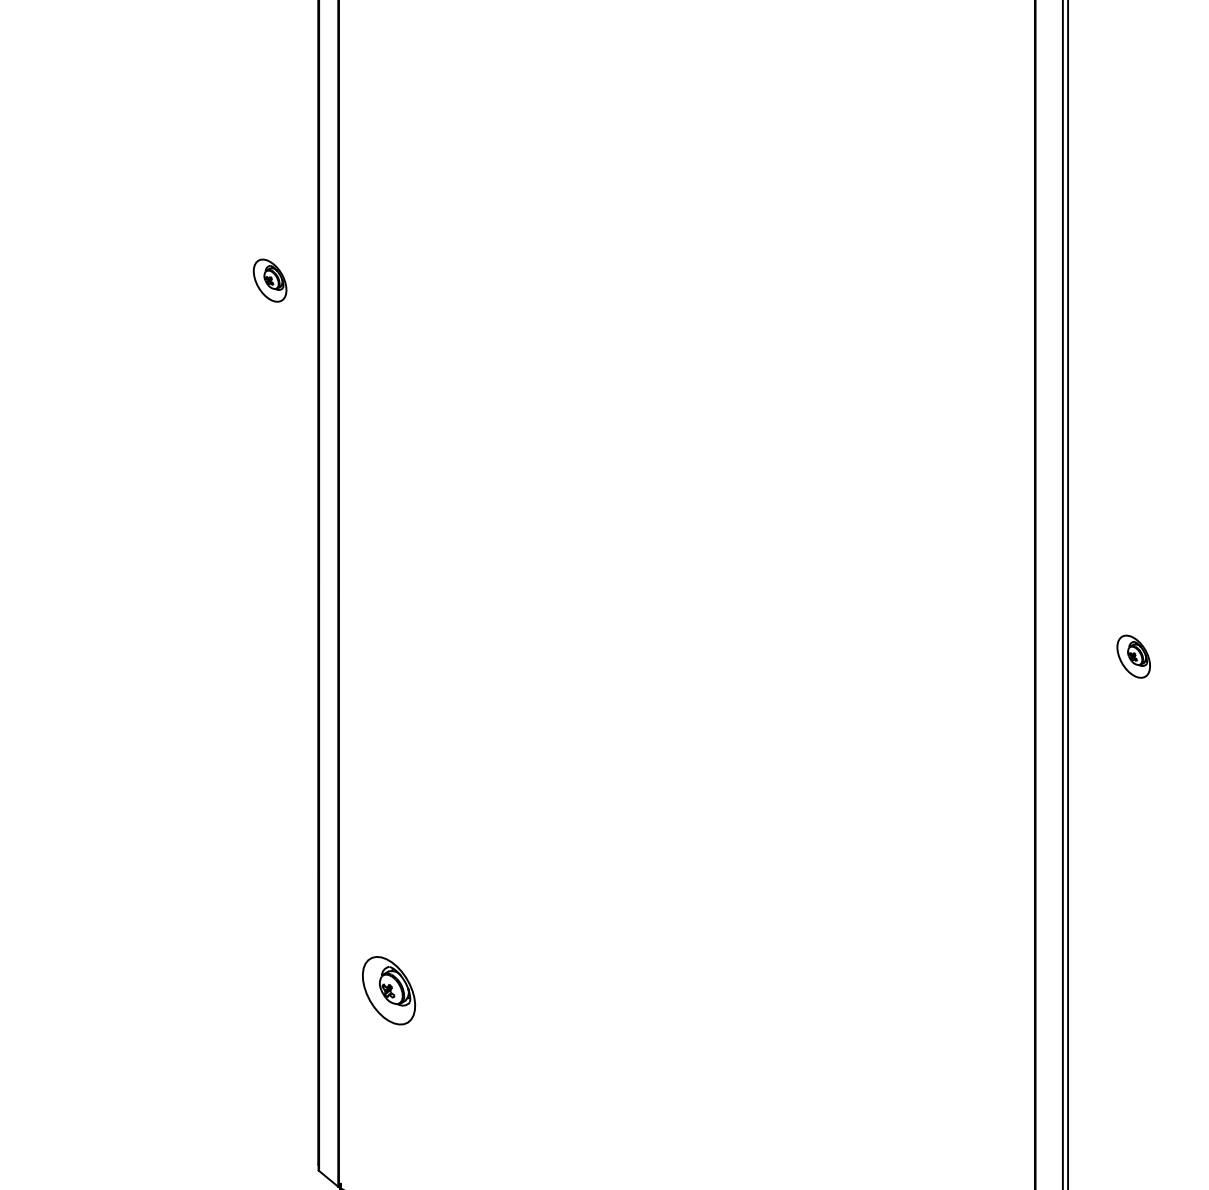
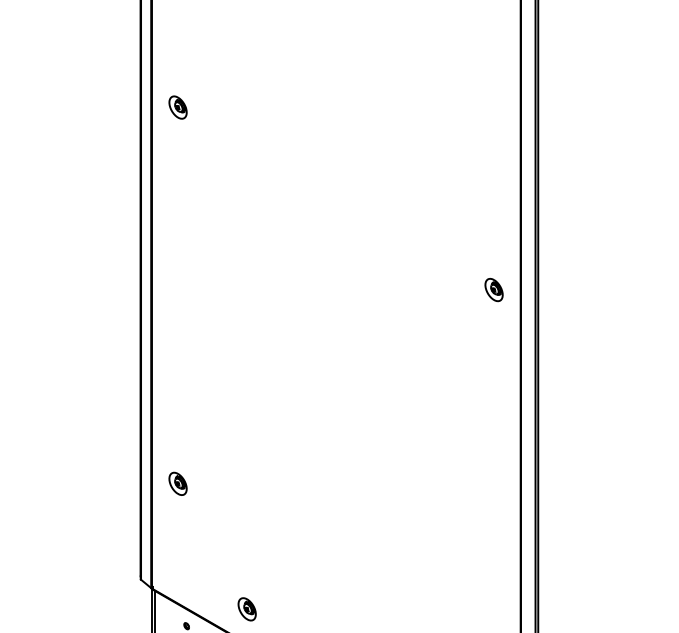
part: (269, 280) -> (177, 107), moved
part: (1132, 657) -> (493, 290), moved
part: (387, 989) -> (177, 483), size x0.62

